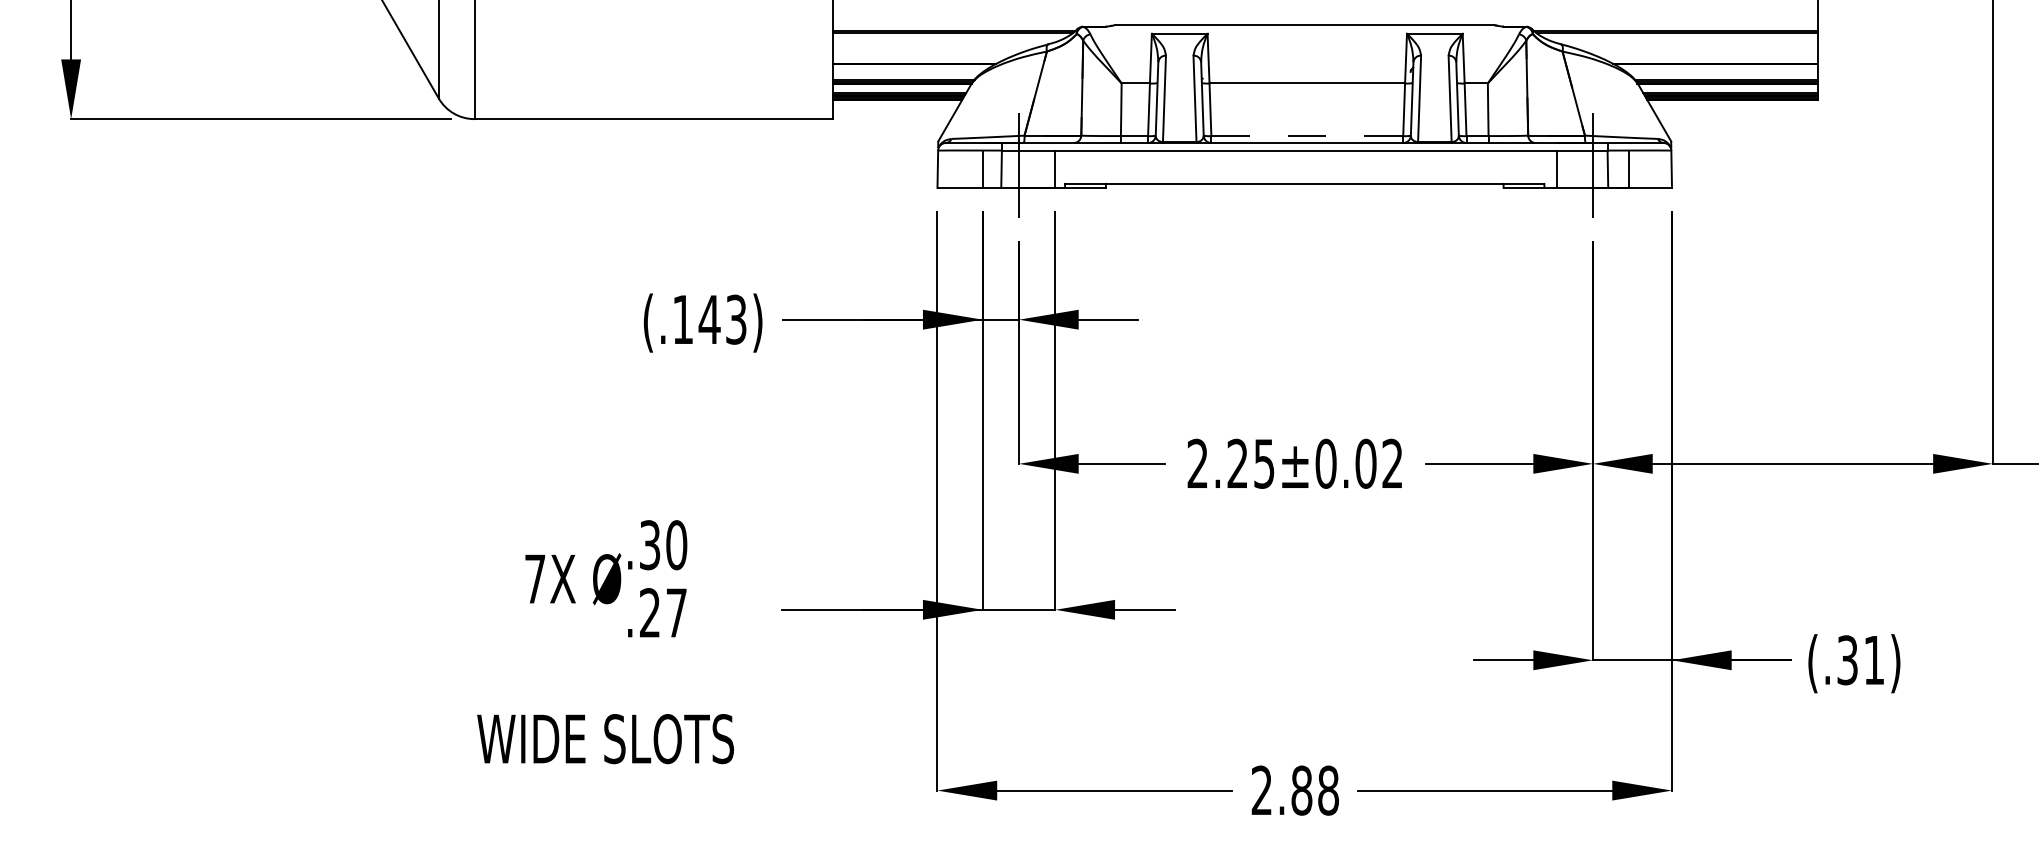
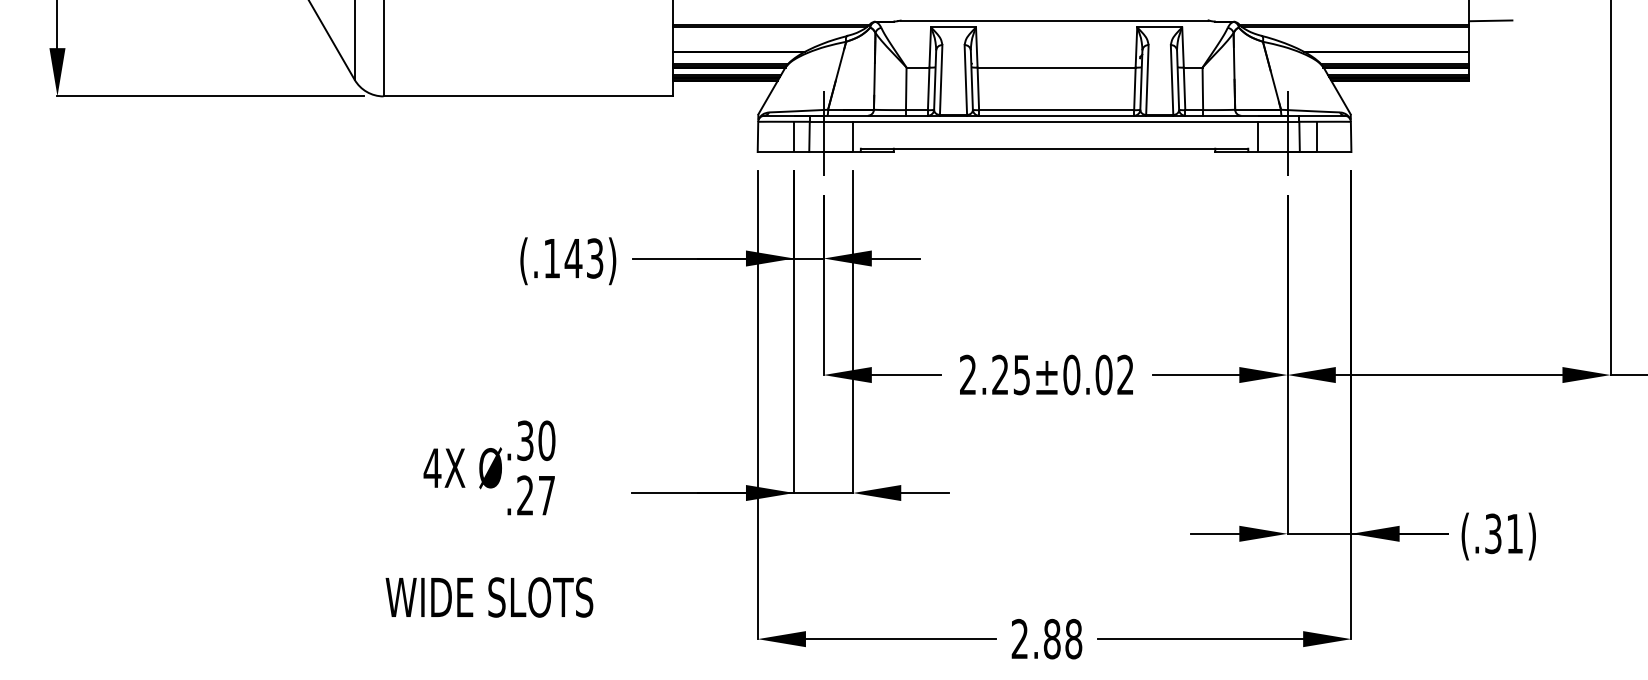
line: (1844, 25) -> (1490, 20), added
line: (1307, 136) -> (1056, 110), dashed -> solid
text: (535, 578) -> (432, 467), 7X -> 4X

